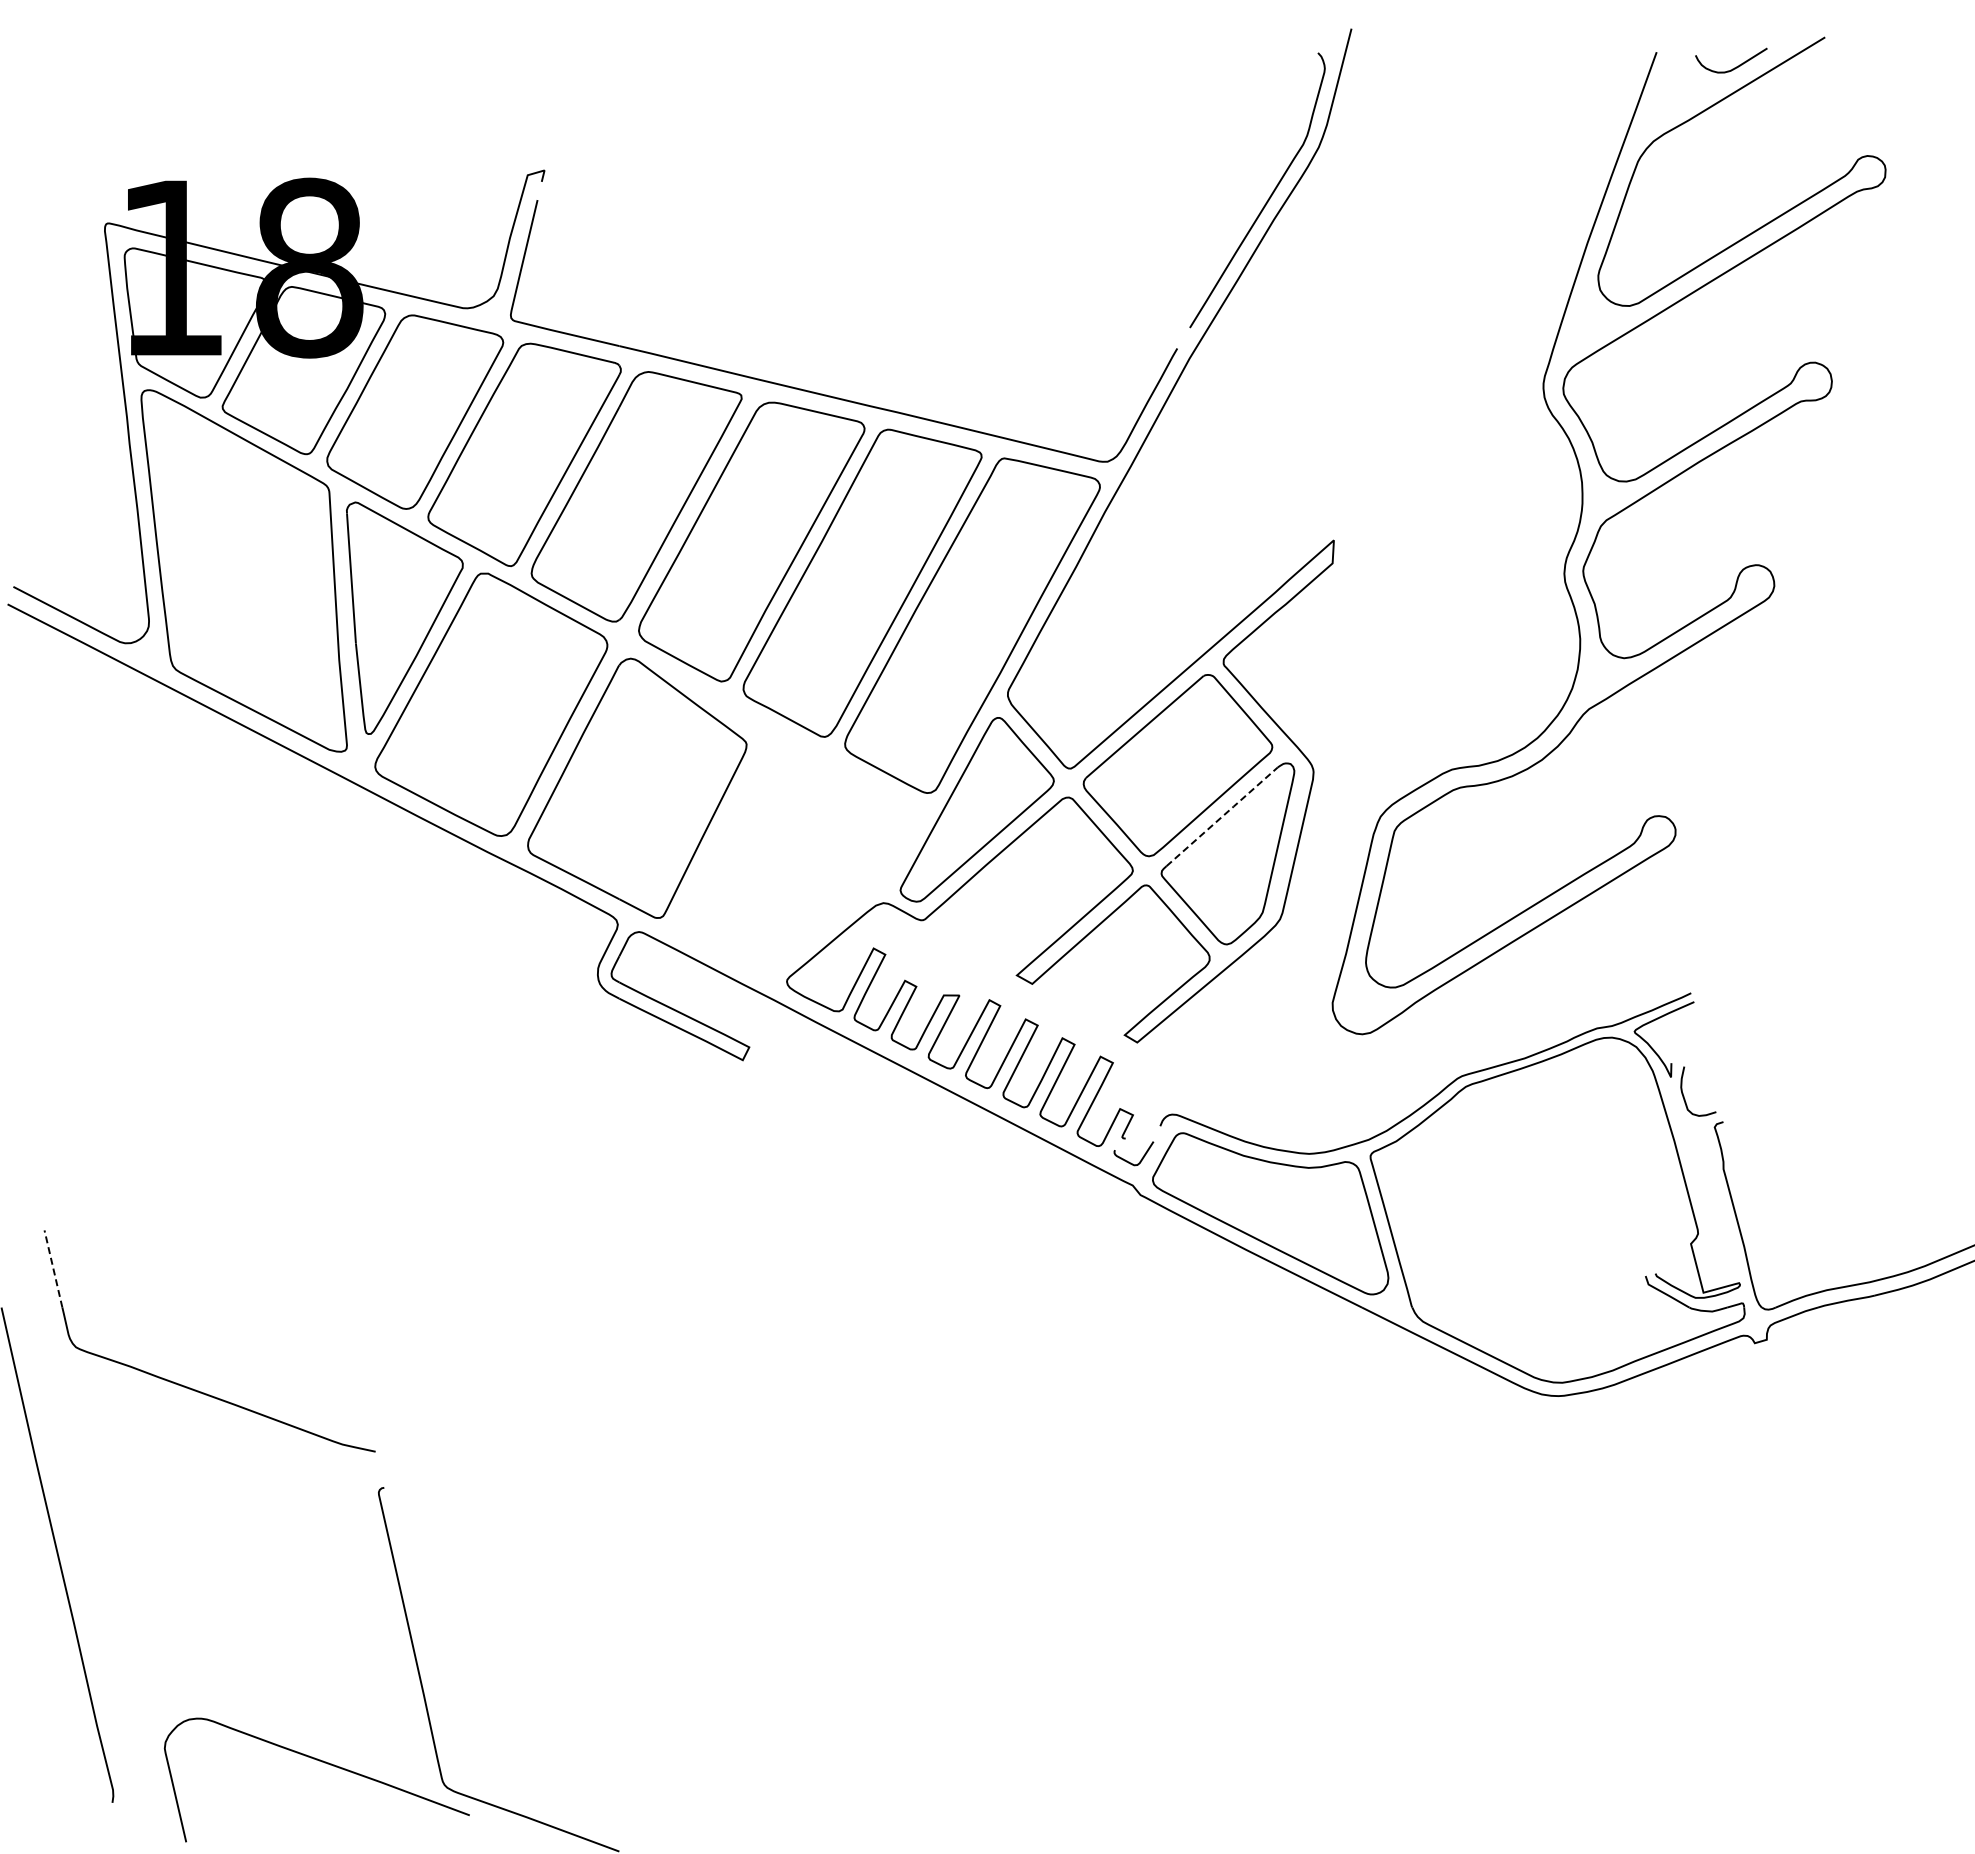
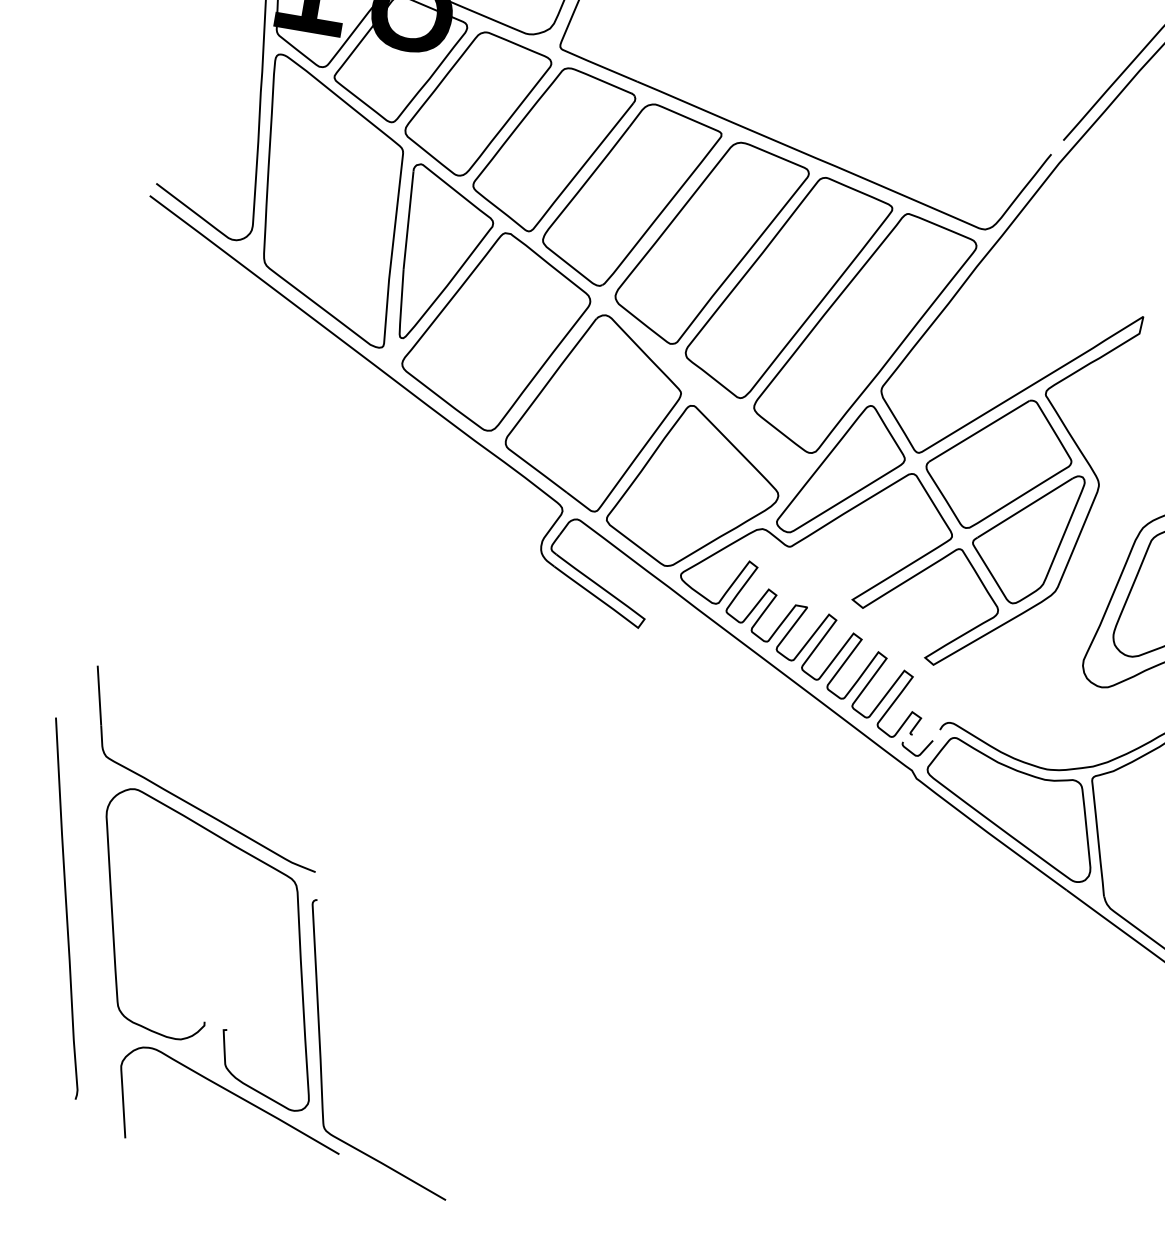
line: (1223, 815) -> (1026, 507), dashed -> solid
part: (786, 864) -> (695, 488), added
line: (53, 1268) -> (99, 695), dashed -> solid
curve: (263, 1672) -> (204, 1021), added

